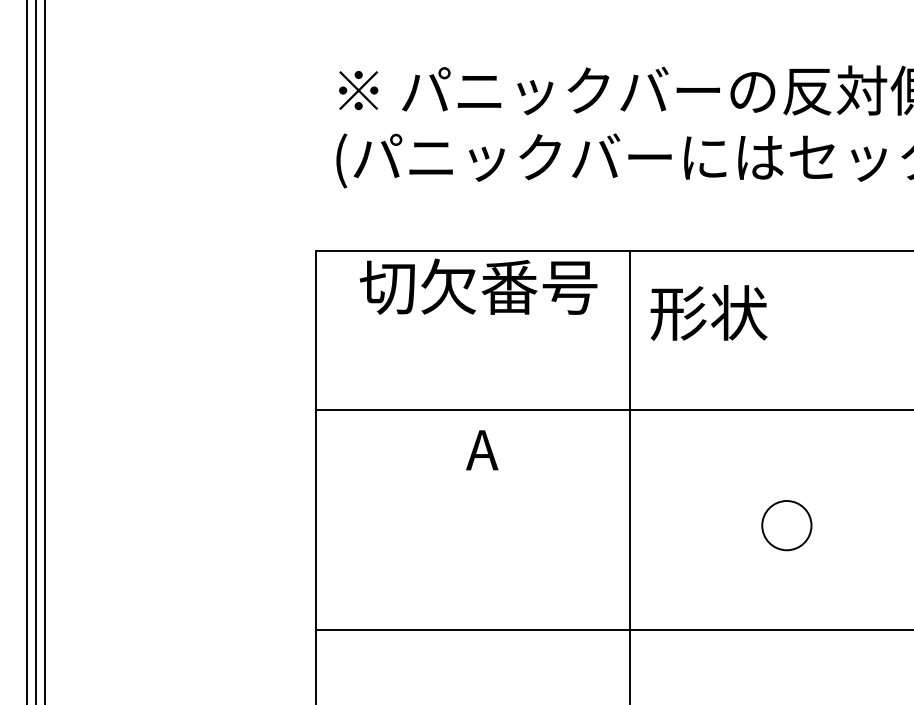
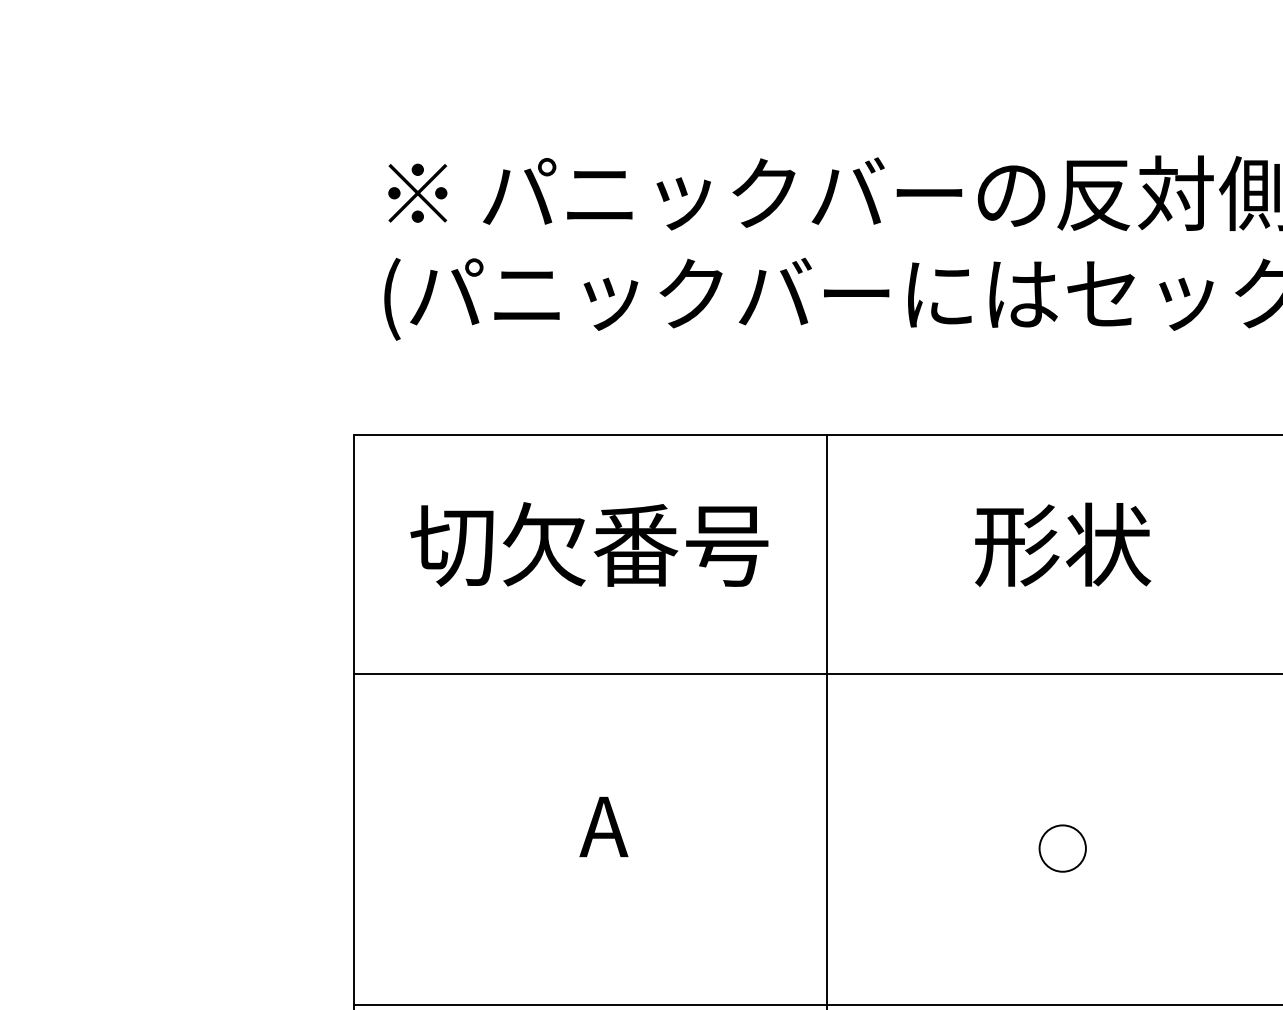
text: (478, 286) -> (589, 544), moved
text: (708, 312) -> (1062, 544), moved
text: (482, 450) -> (604, 827), moved
circle: (786, 525) -> (1062, 848), size x0.62

